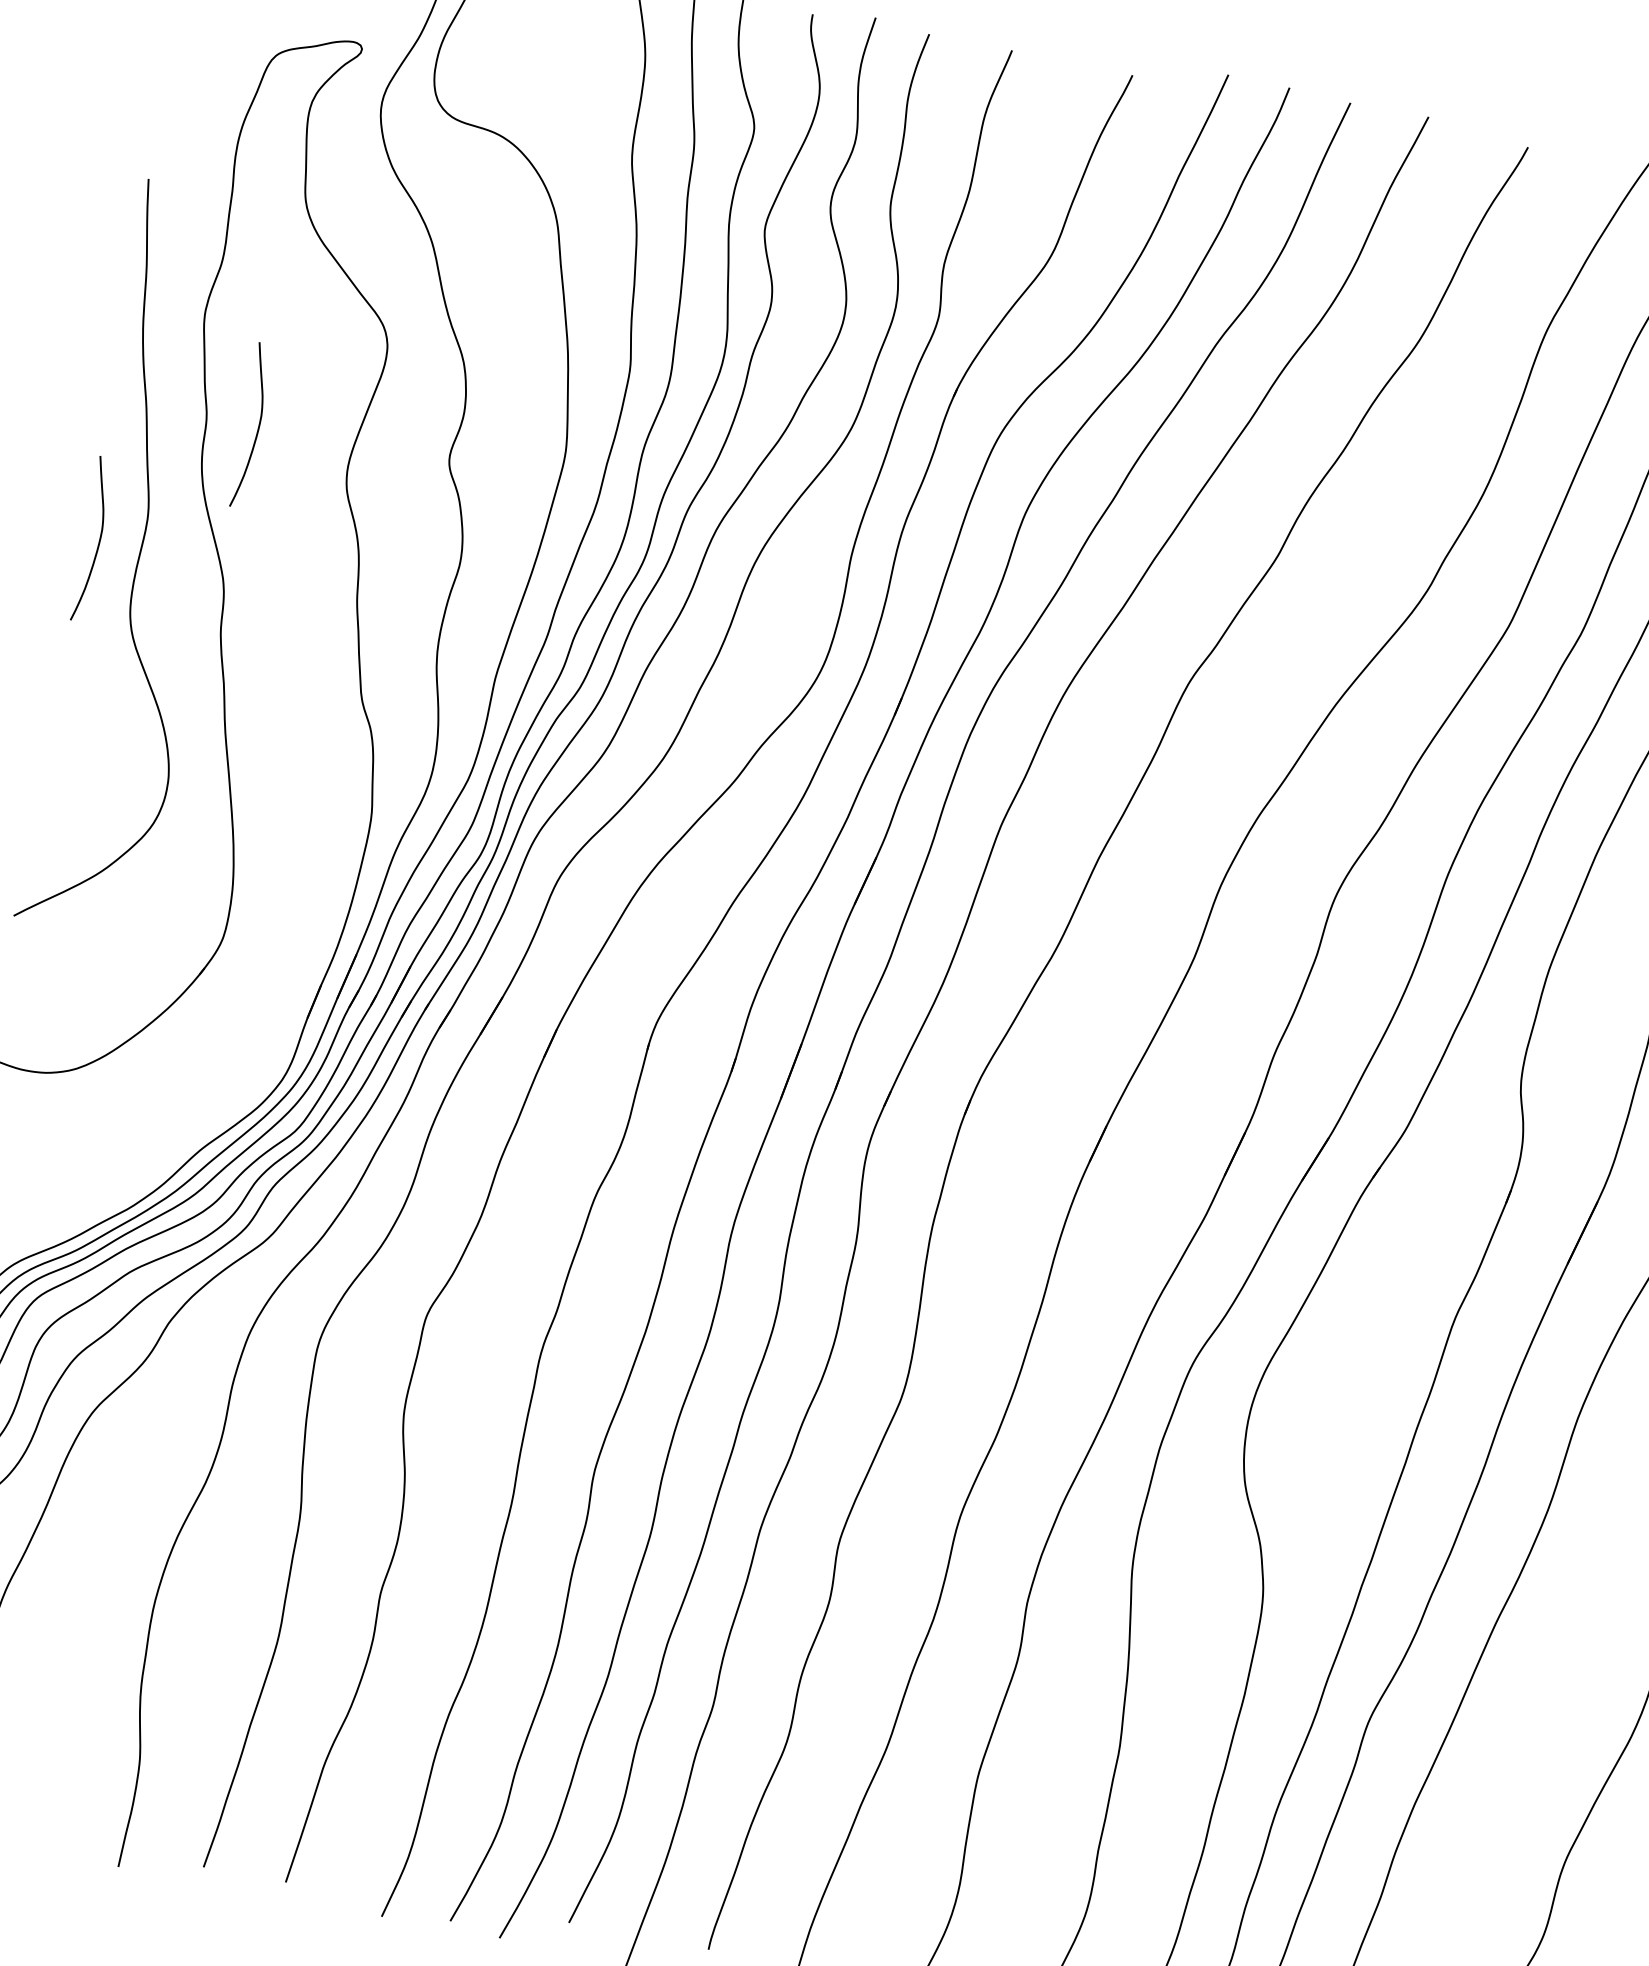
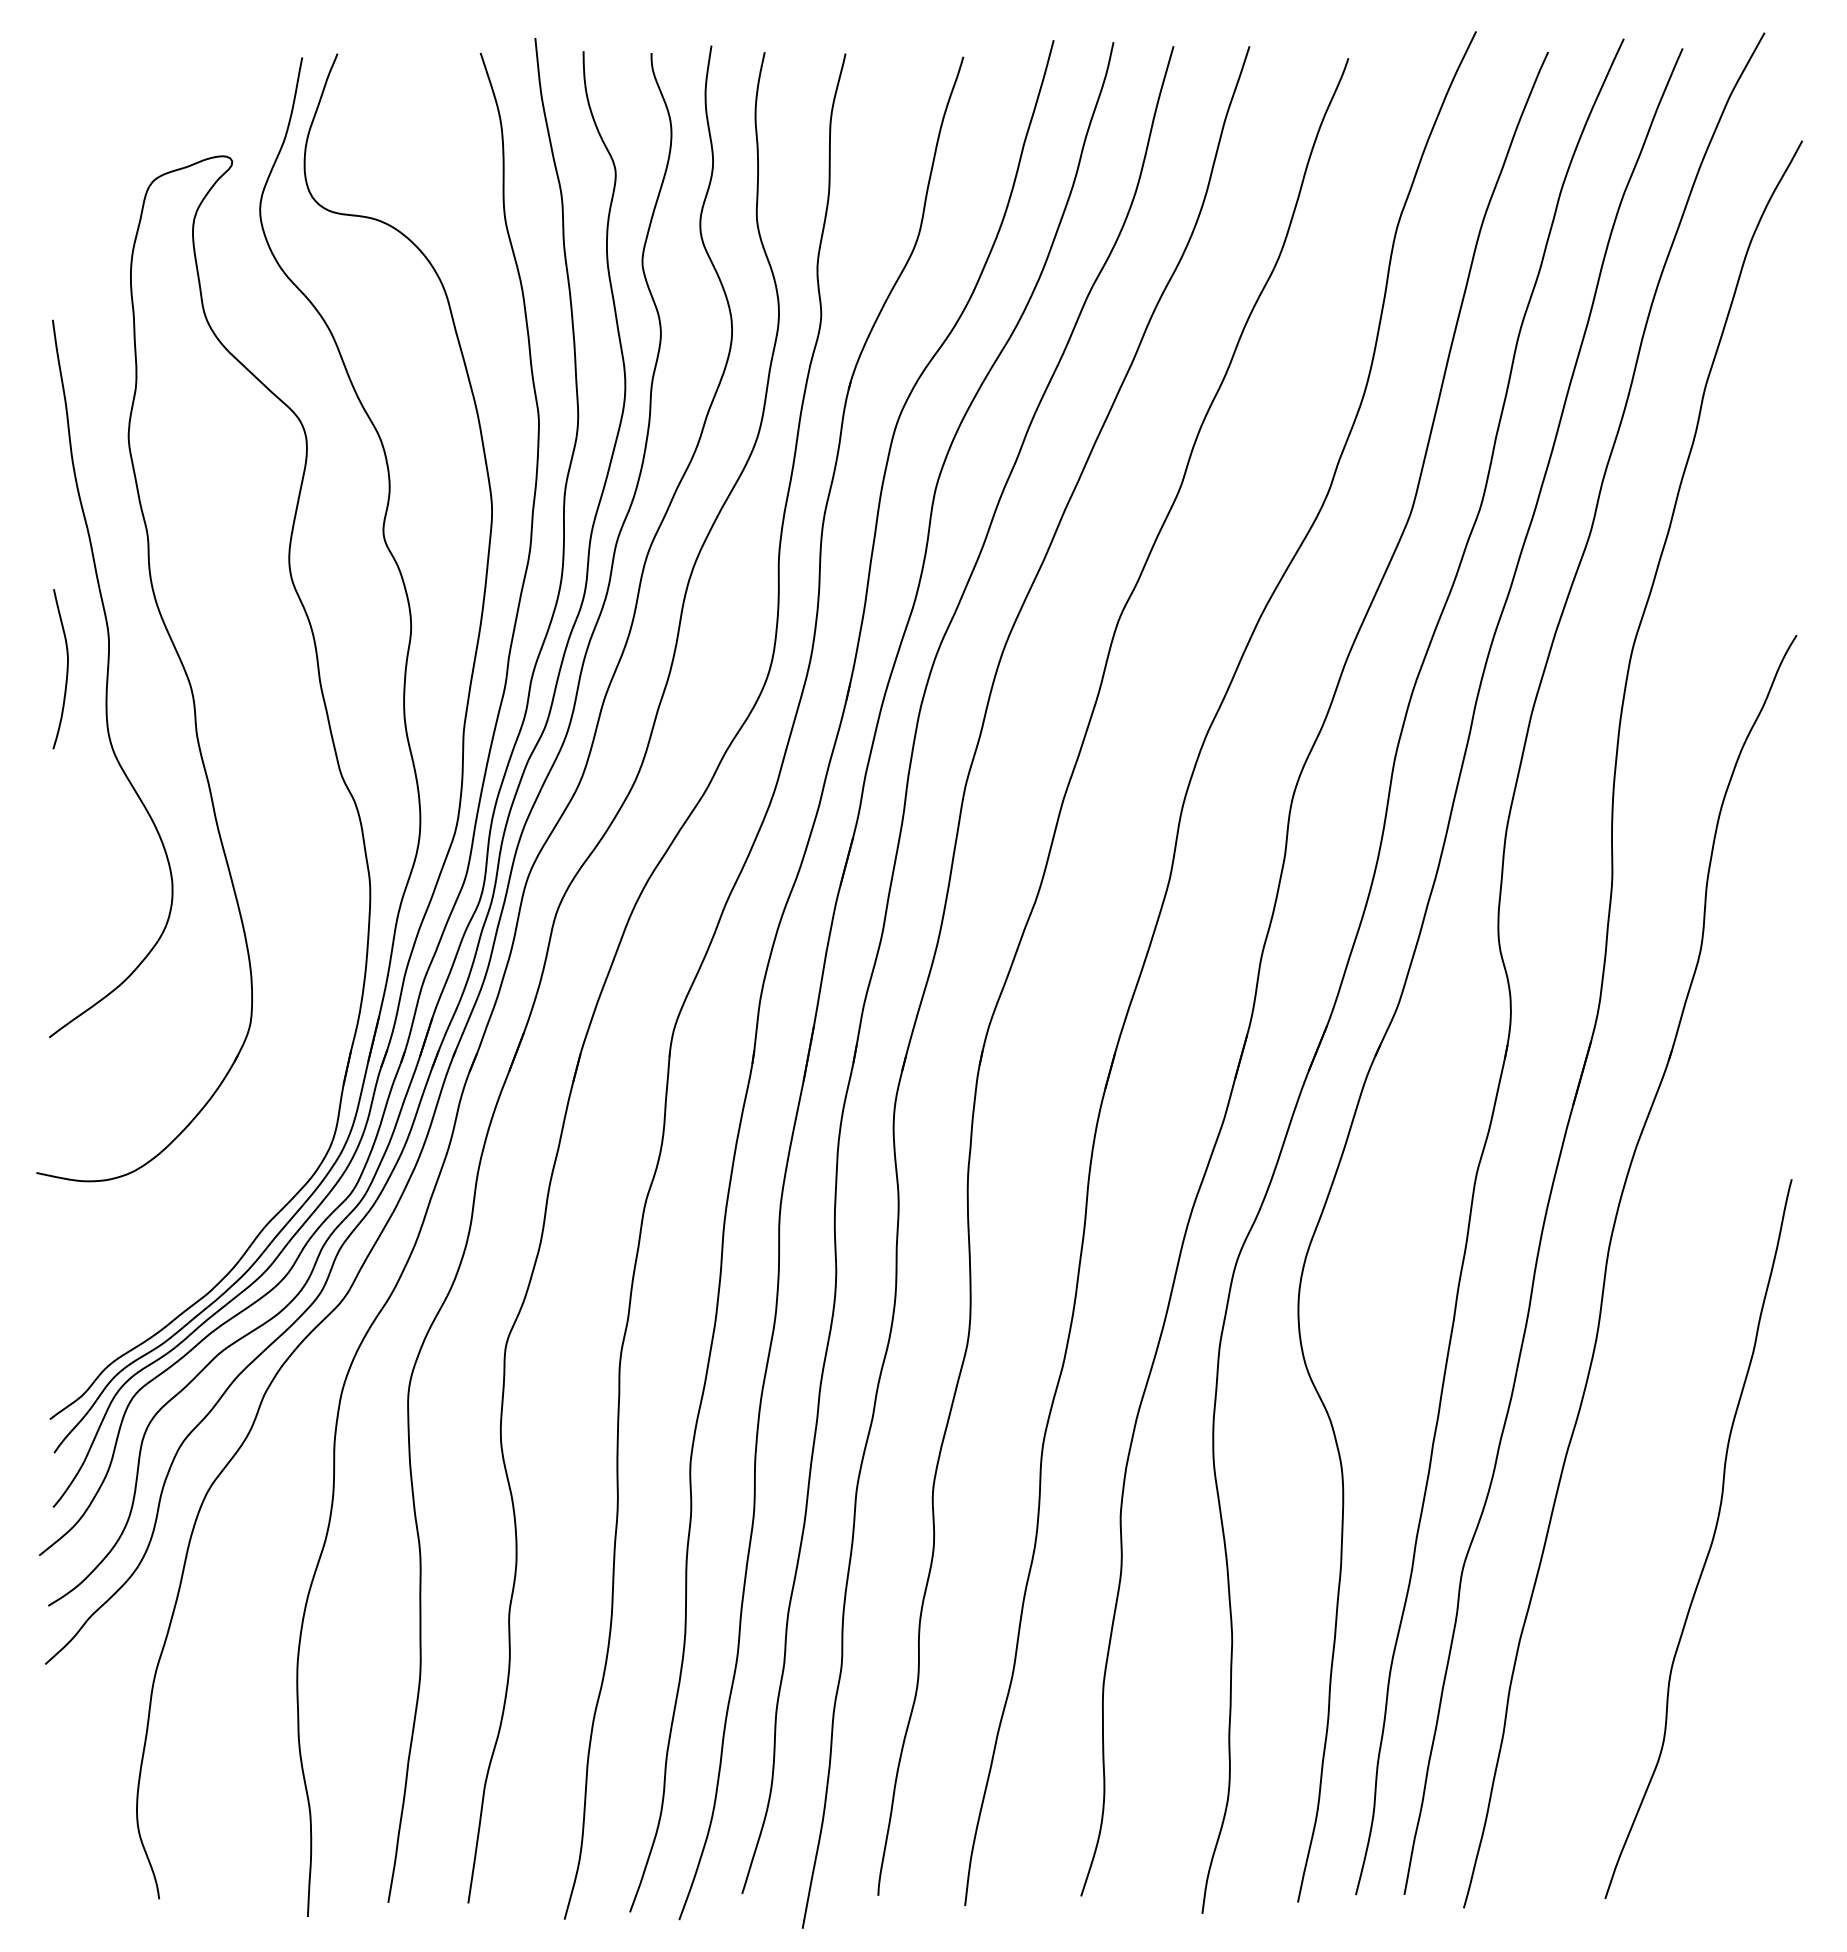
curve: (257, 427) -> (197, 535), removed

